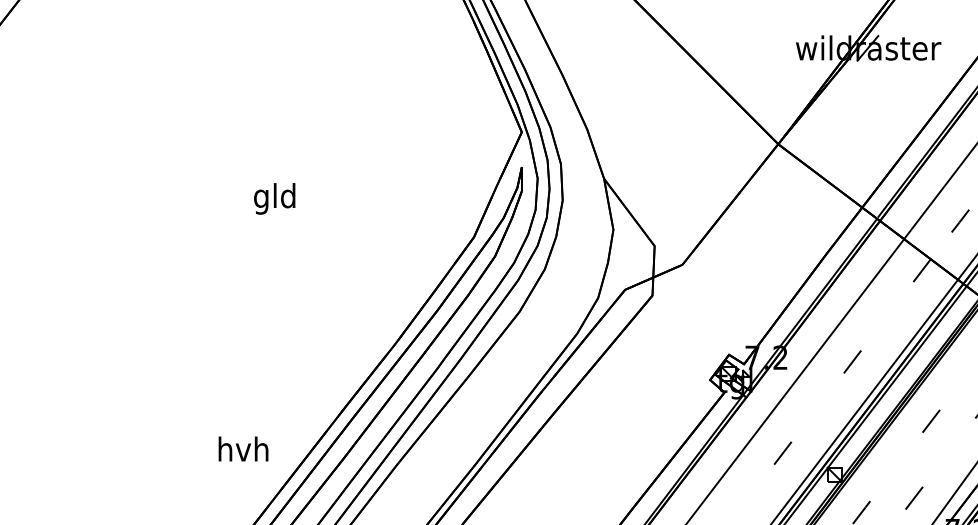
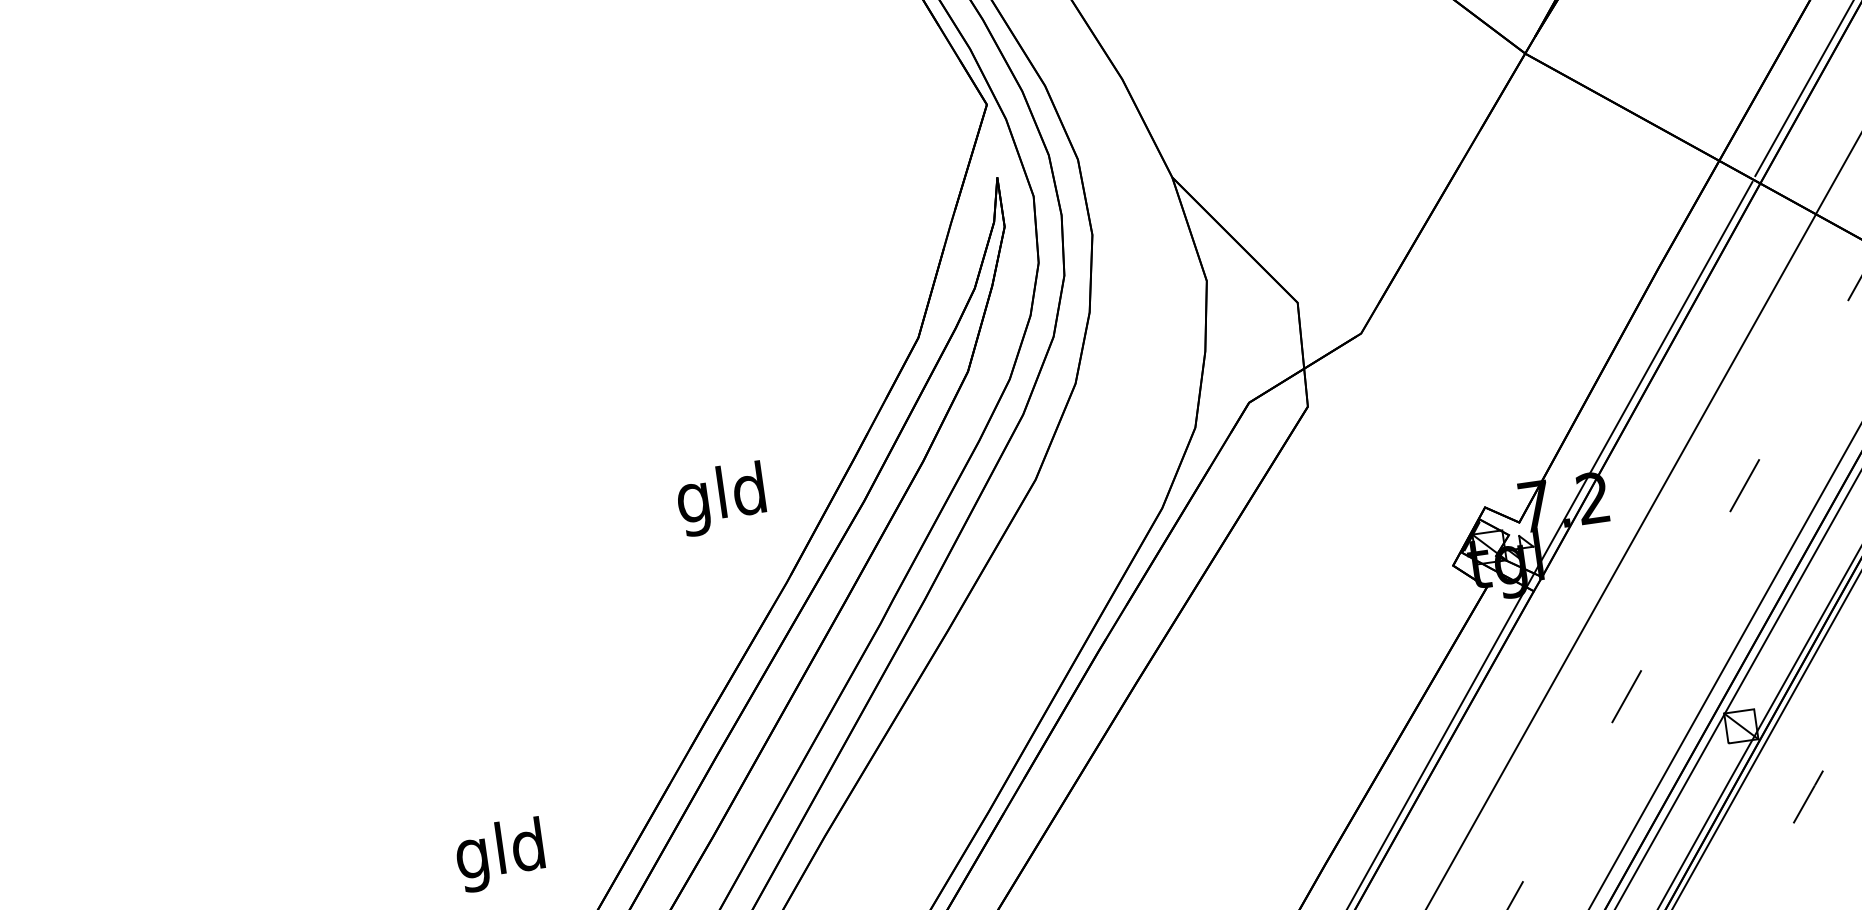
text: (274, 198) -> (720, 498), moved
text: (243, 452) -> (501, 855), hvh -> gld

